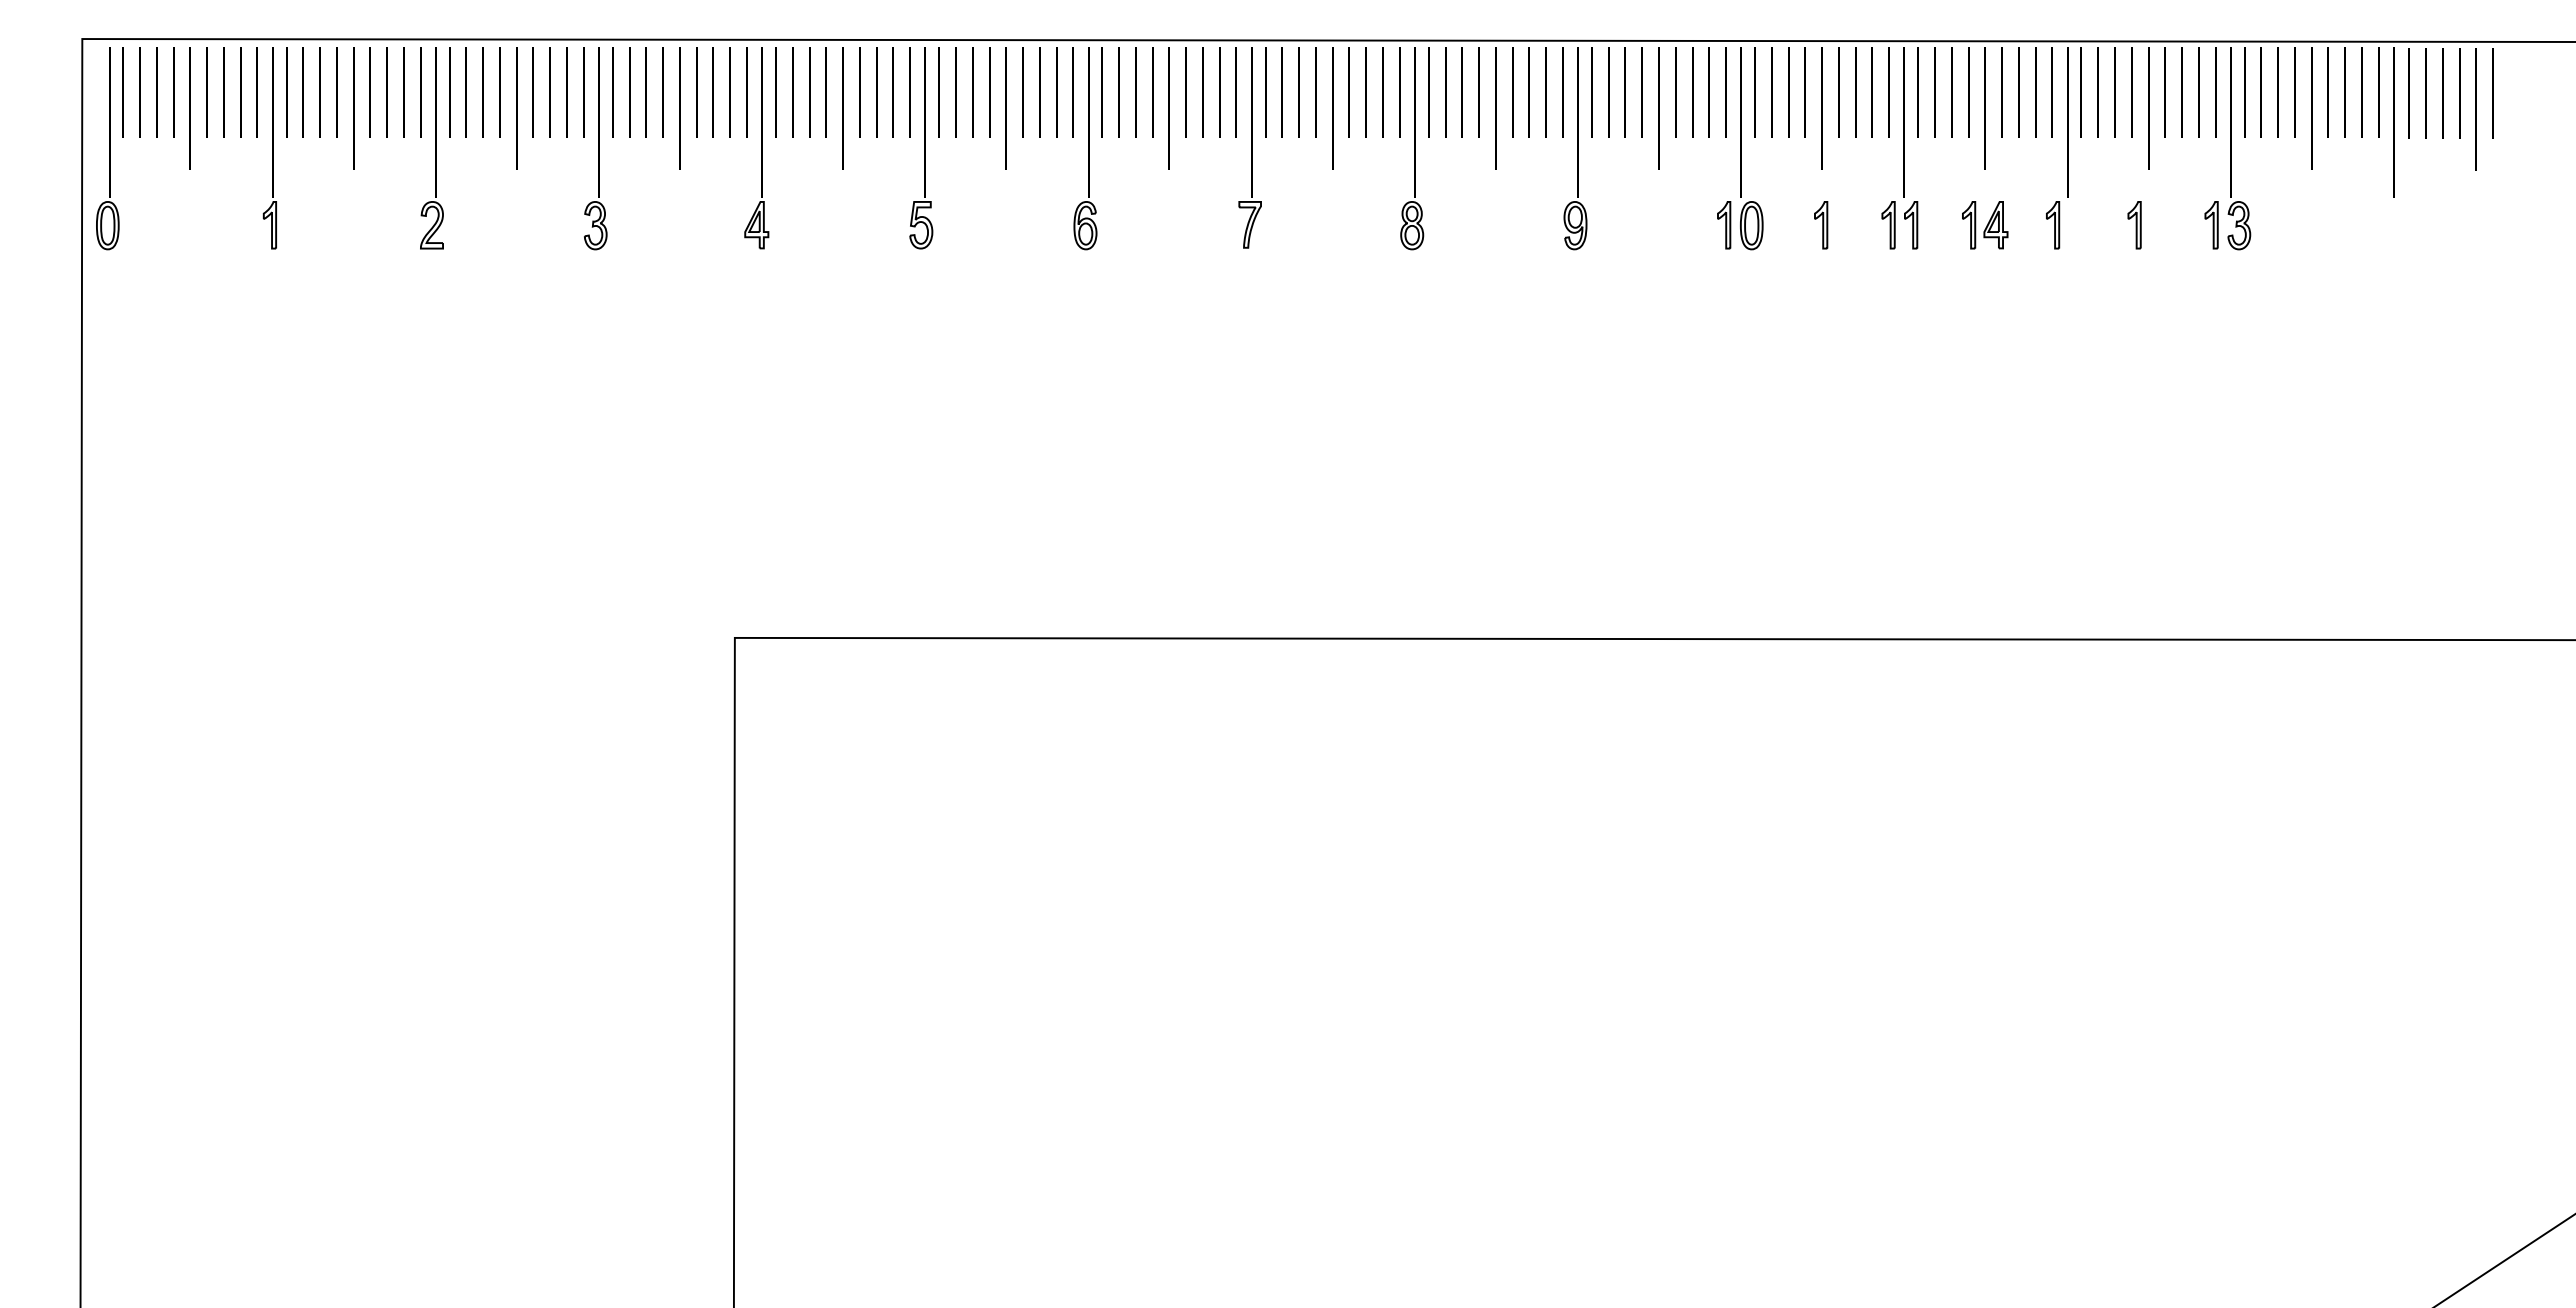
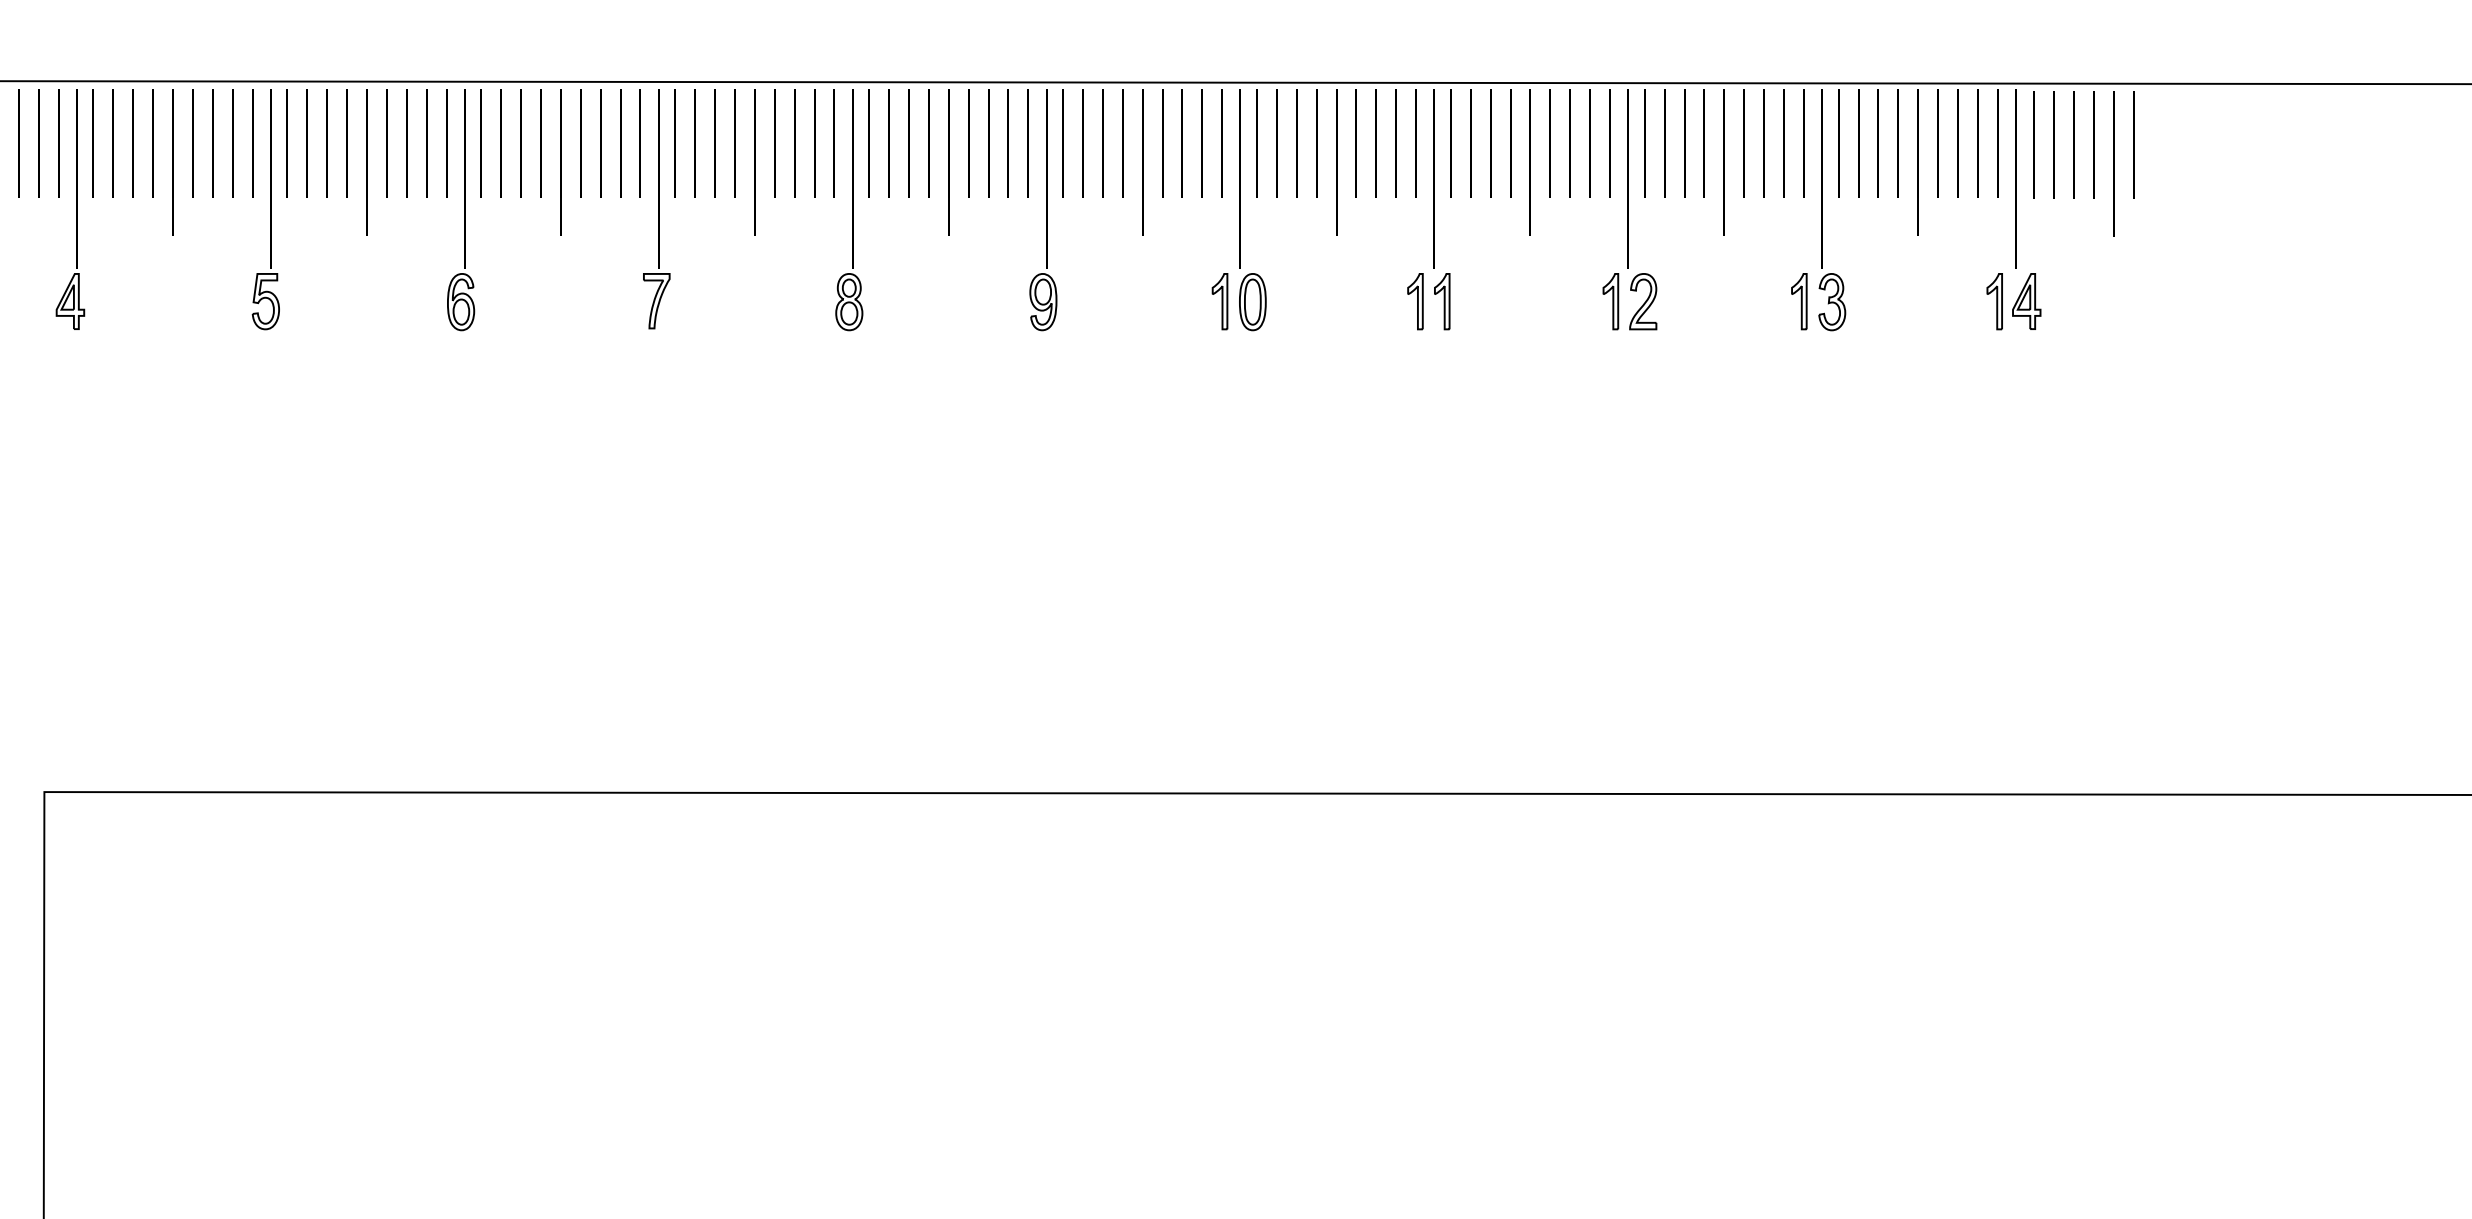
part: (1821, 225) -> (1335, 301), removed
part: (1985, 225) -> (2014, 301), moved
part: (2080, 225) -> (1643, 301), added
part: (2134, 225) -> (1707, 301), removed

